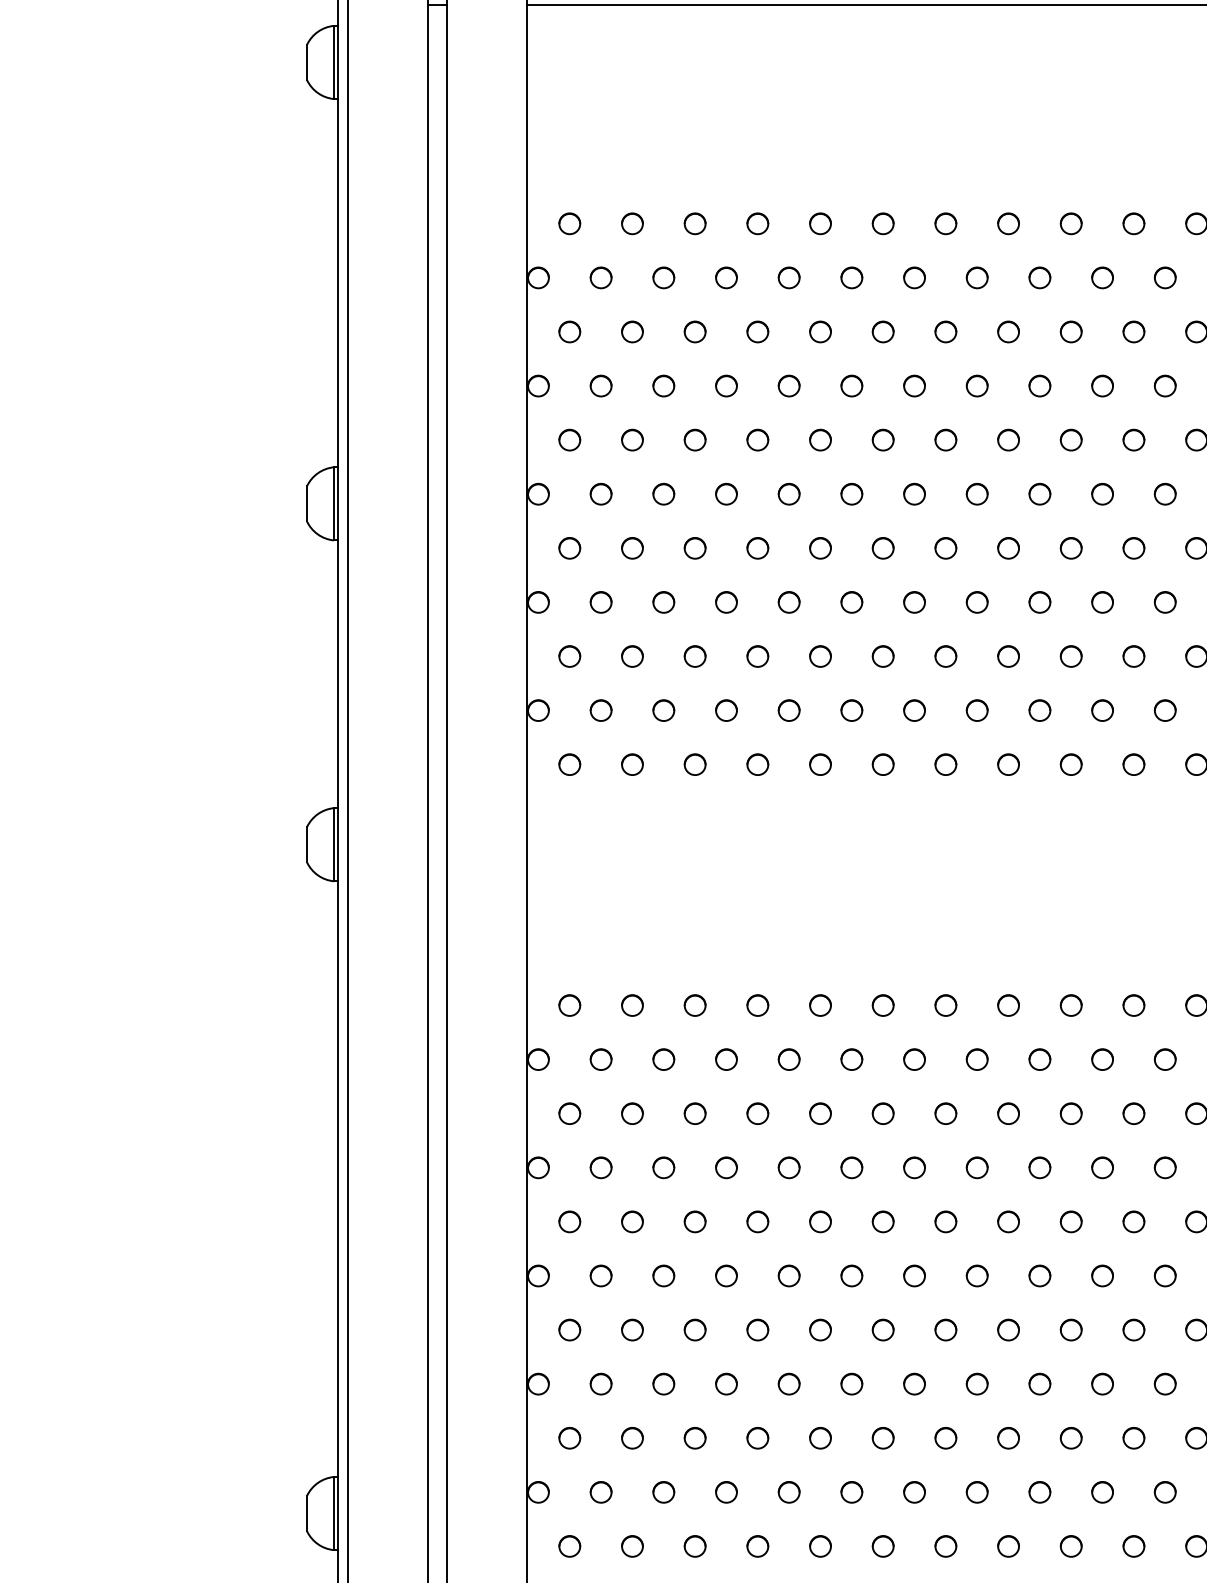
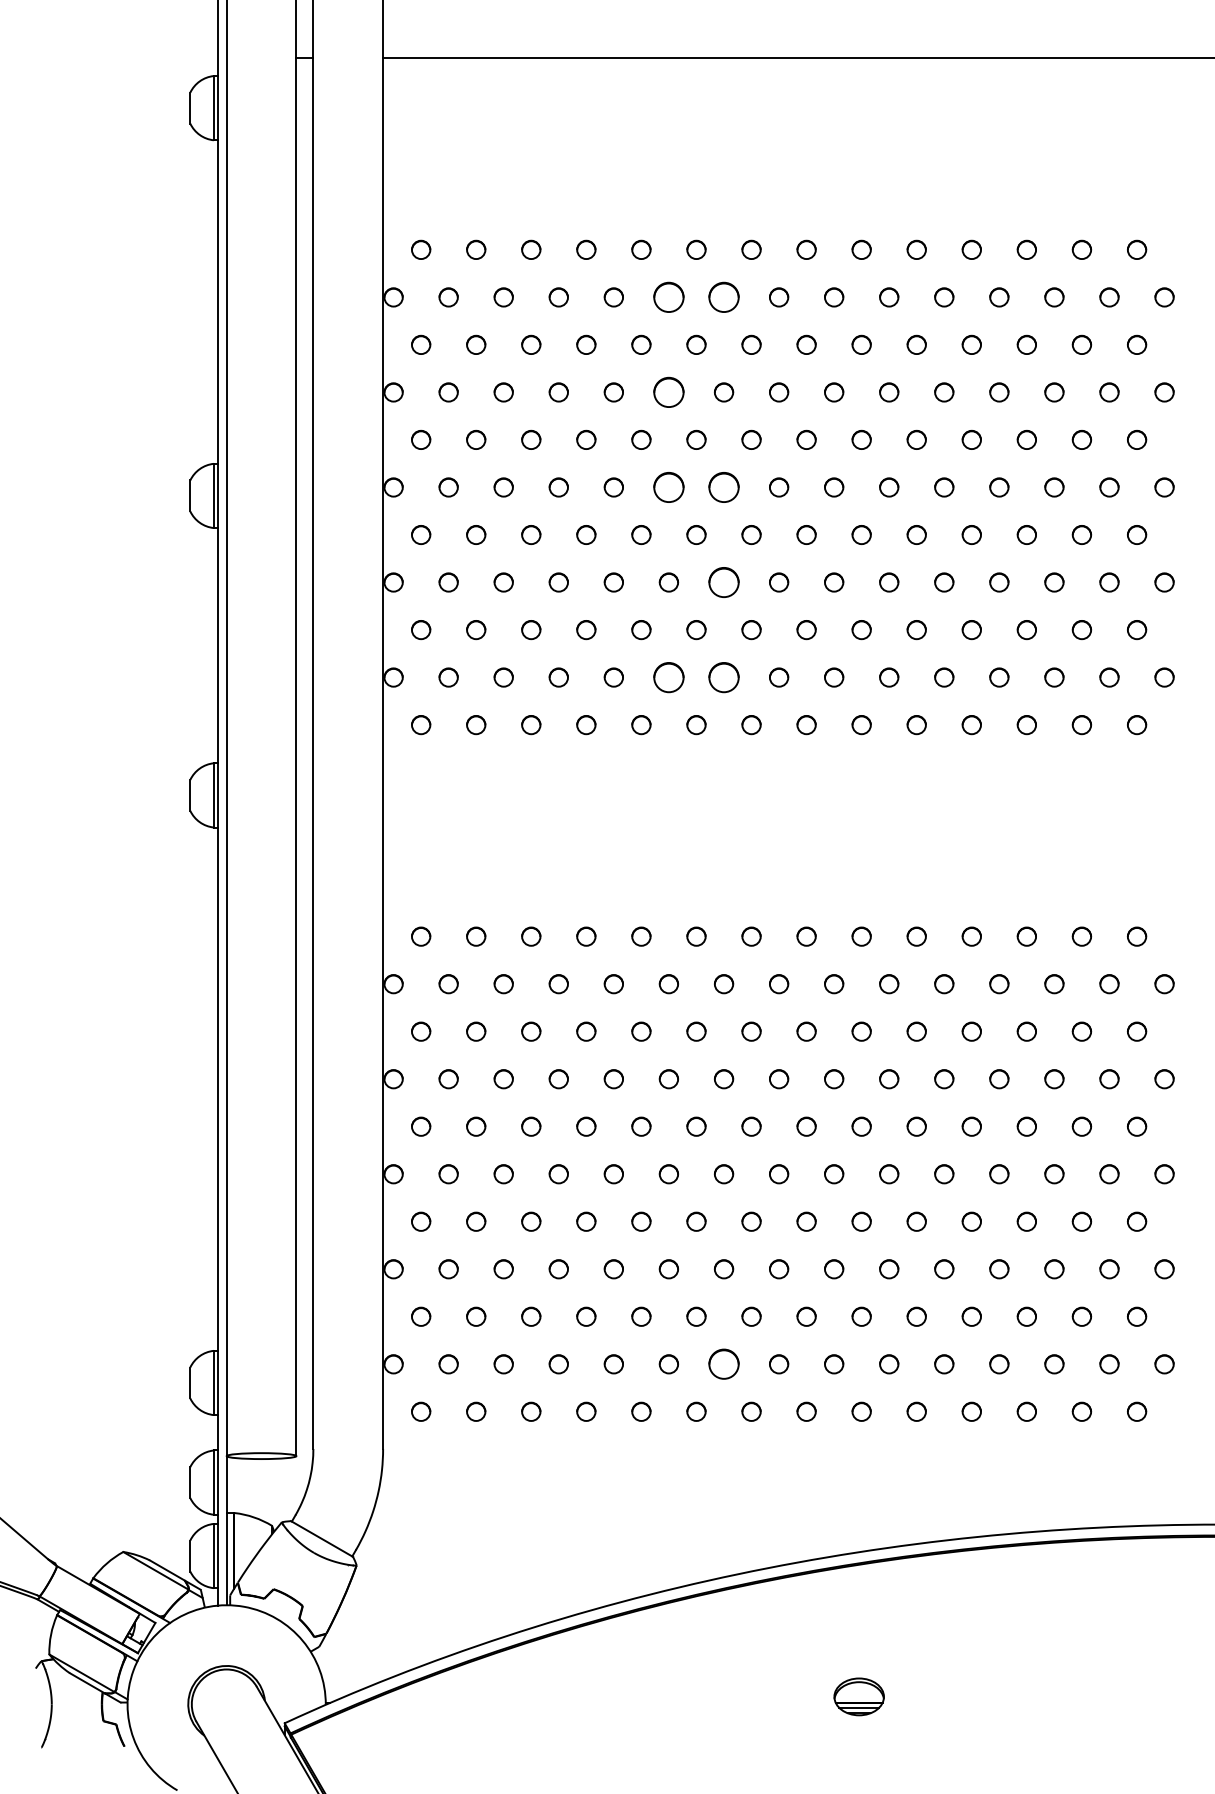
part: (851, 277) -> (668, 297), size x1.6
part: (913, 277) -> (723, 297), size x1.6
part: (851, 386) -> (668, 392), size x1.6
part: (851, 494) -> (668, 487), size x1.6
part: (913, 494) -> (723, 487), size x1.6
part: (913, 602) -> (723, 582), size x1.6
part: (851, 710) -> (668, 677), size x1.6
part: (913, 710) -> (723, 677), size x1.6
part: (913, 1492) -> (723, 1364), size x1.6

